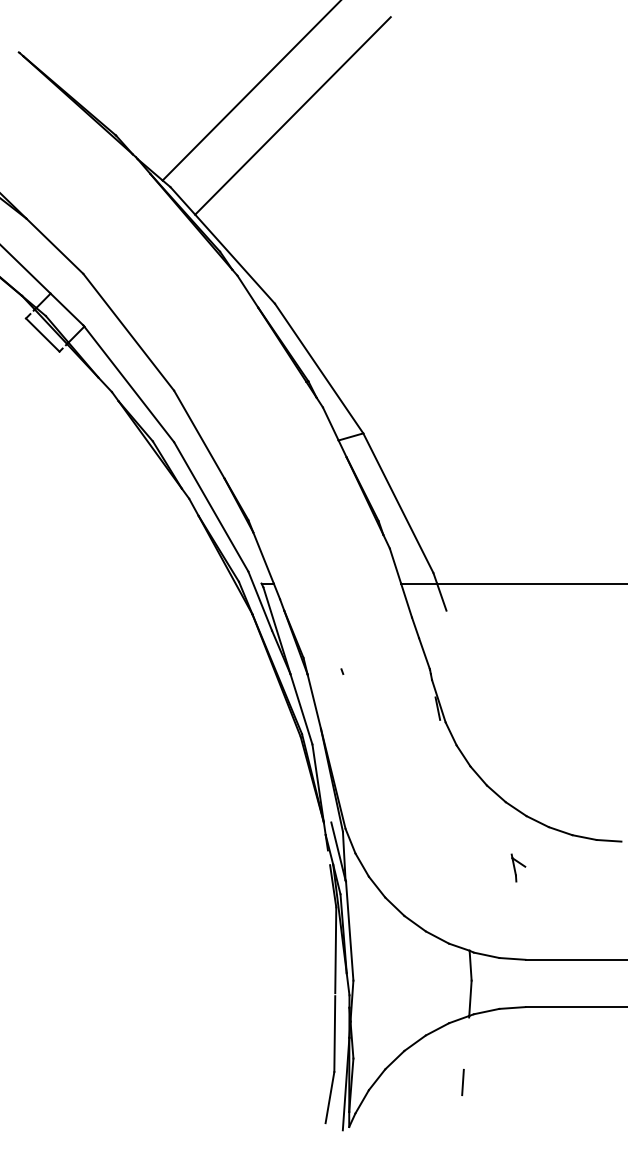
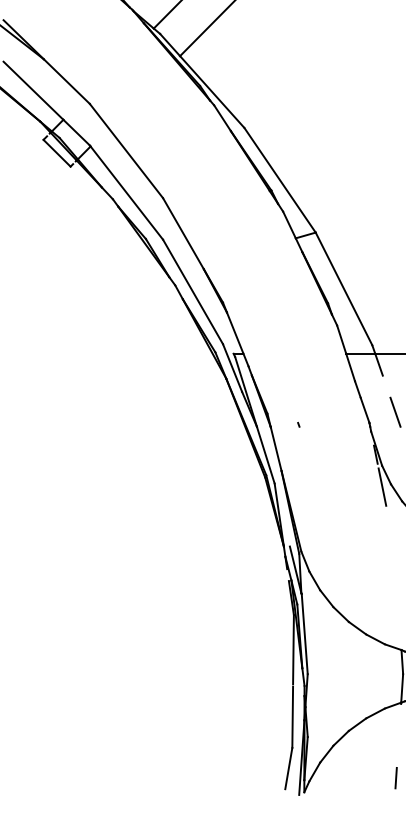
line: (461, 656) -> (394, 412), added
line: (445, 748) -> (382, 486), added
line: (462, 1081) -> (395, 777), moved

